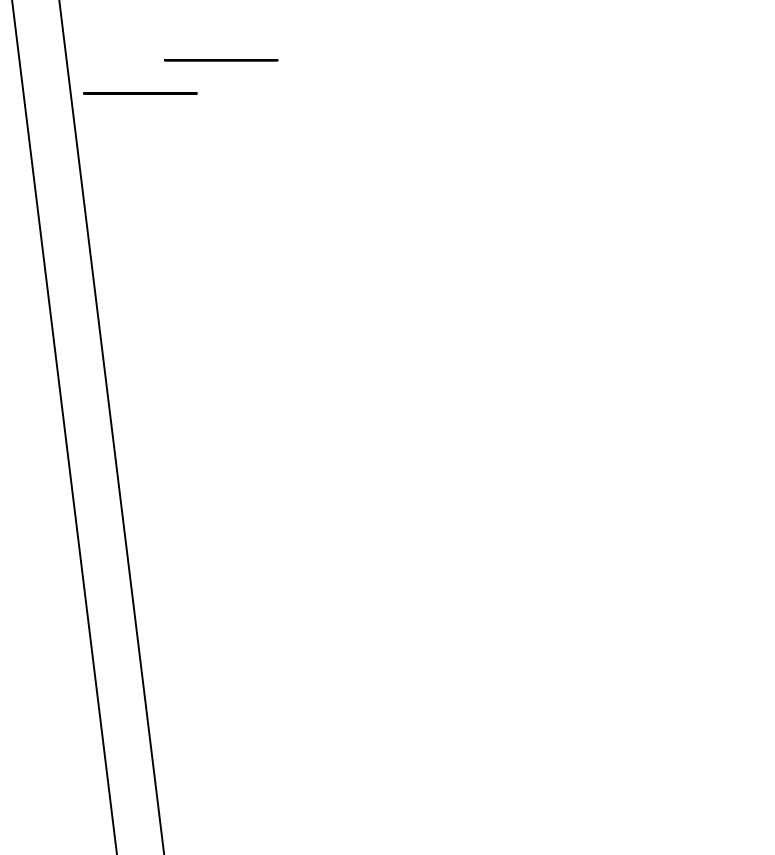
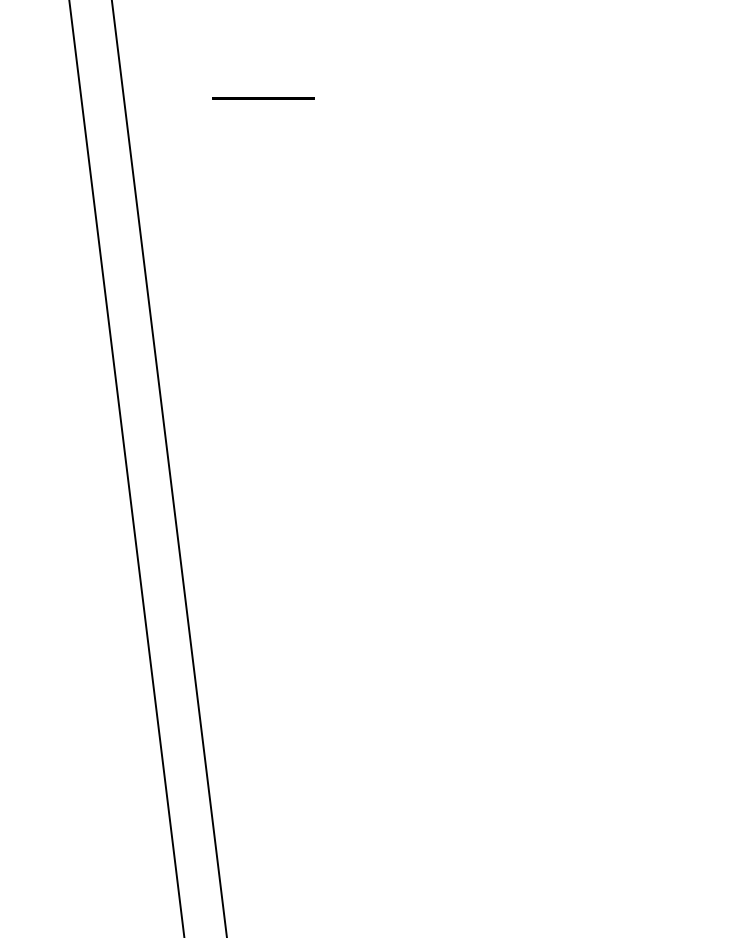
line: (140, 93) -> (190, 128), removed

